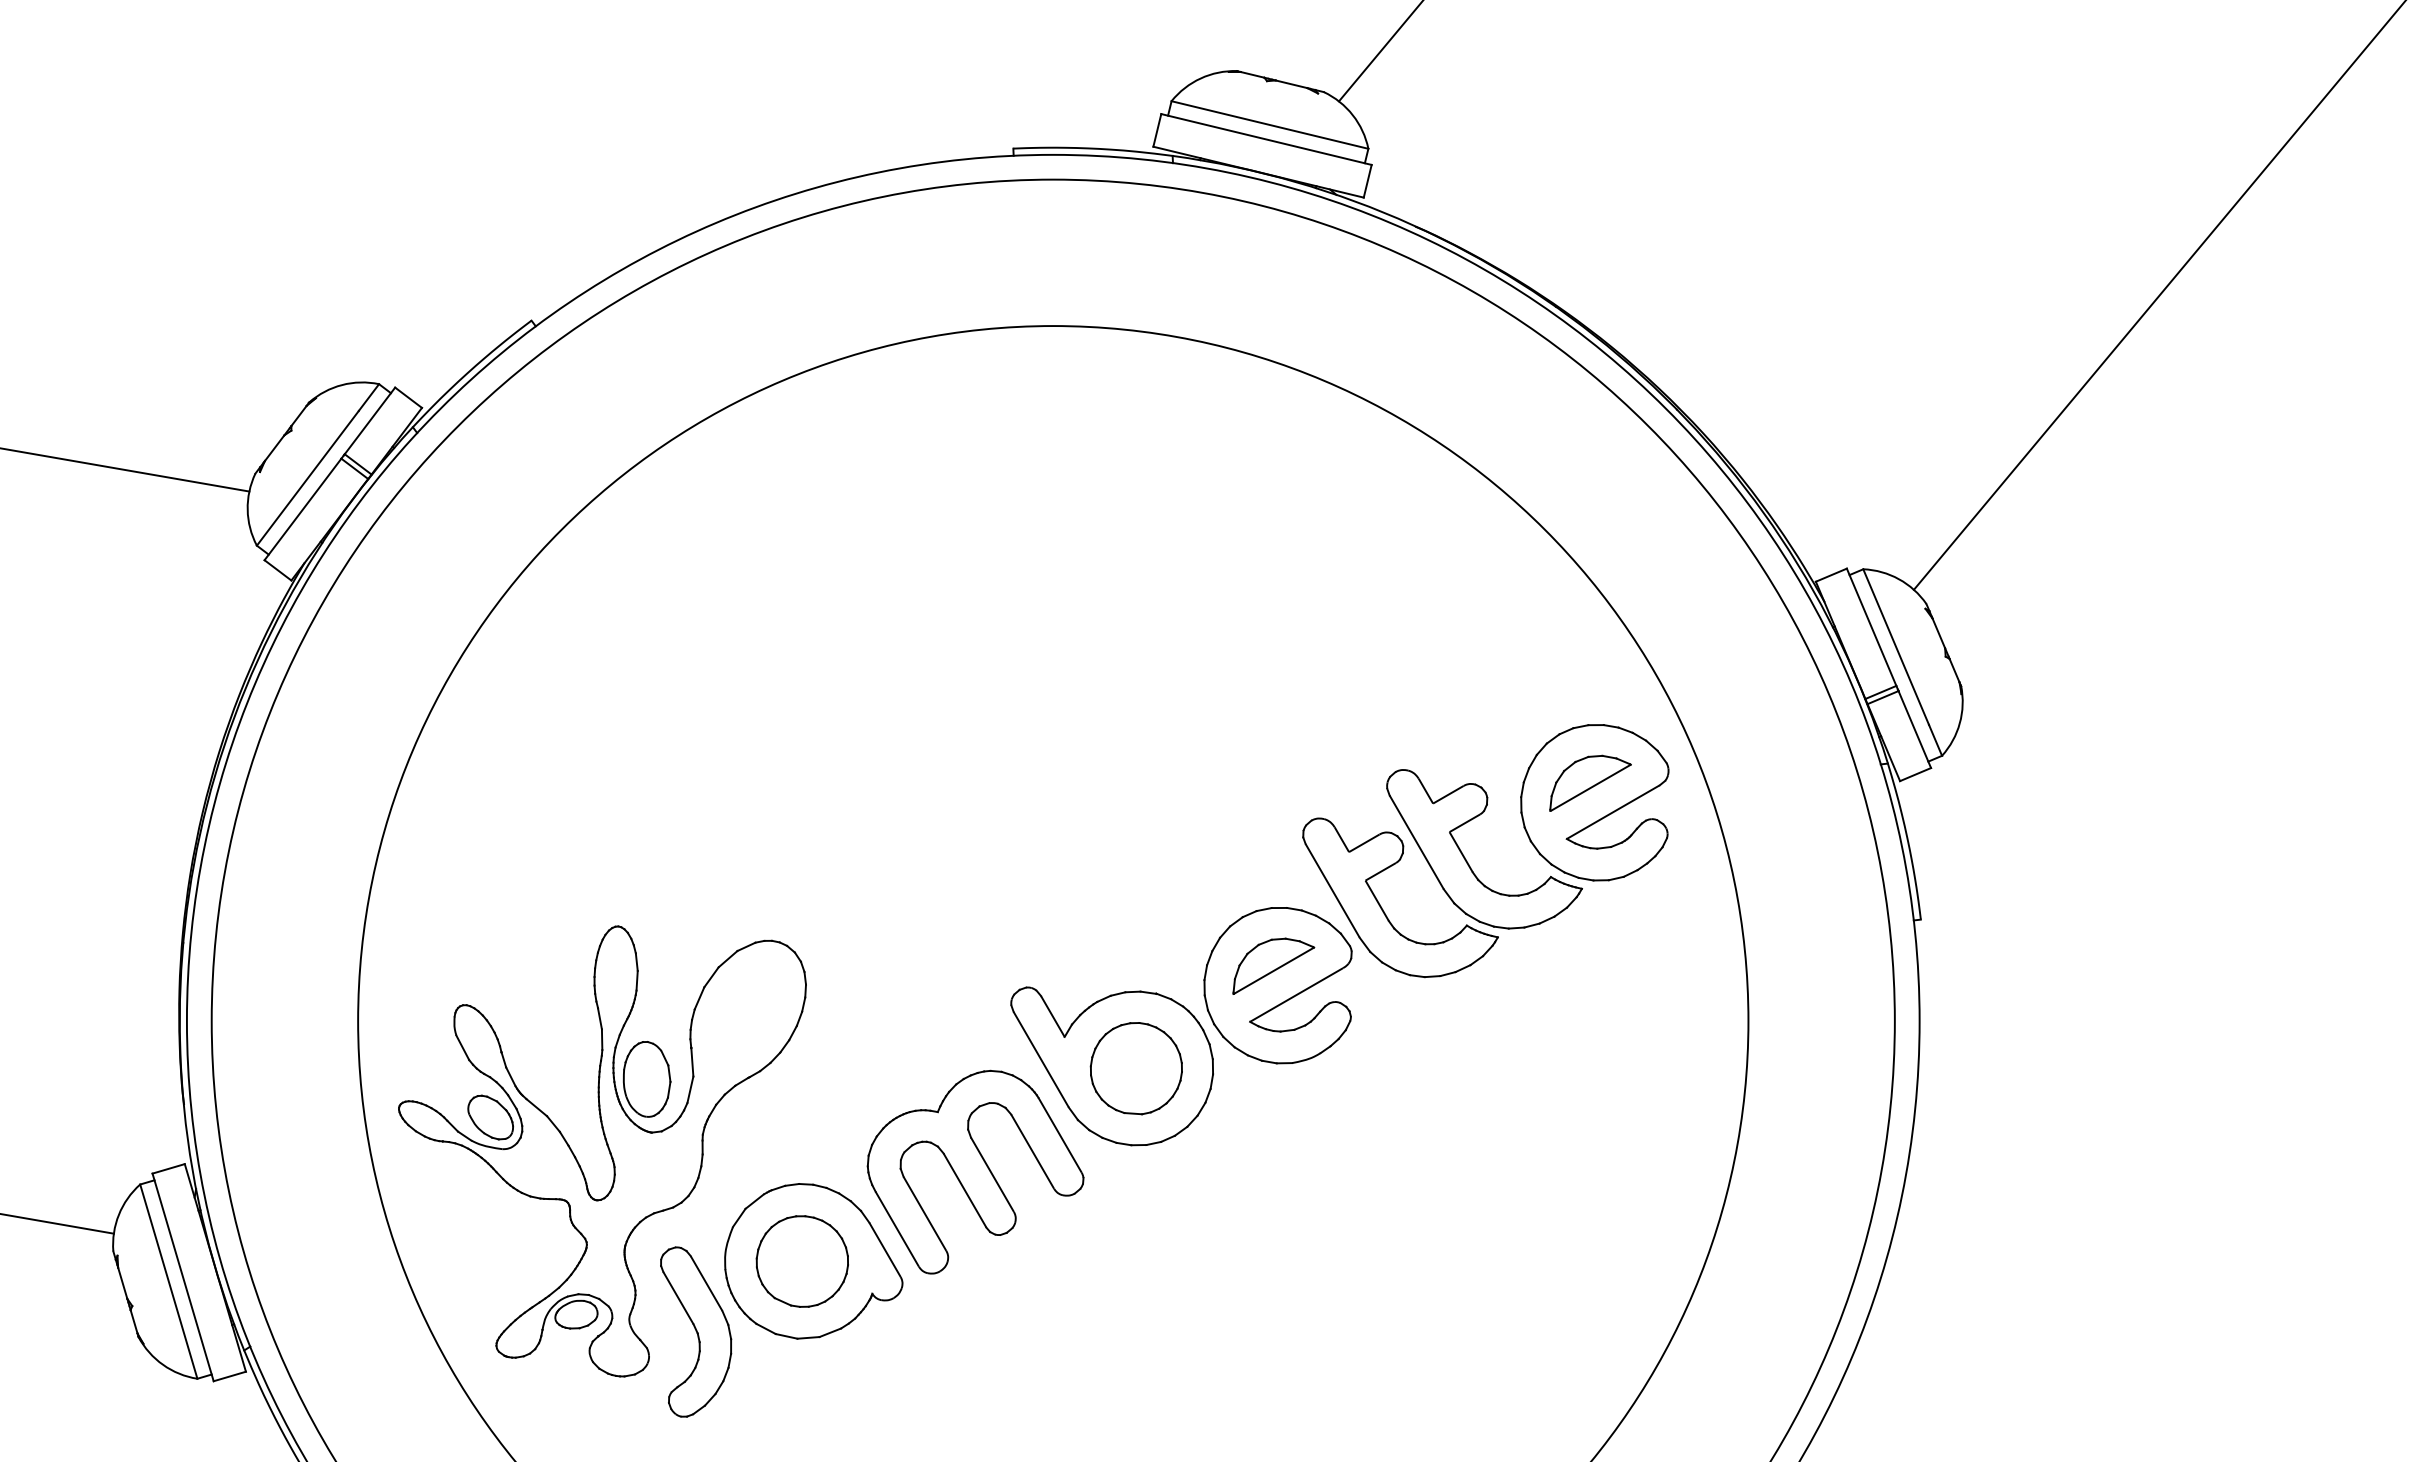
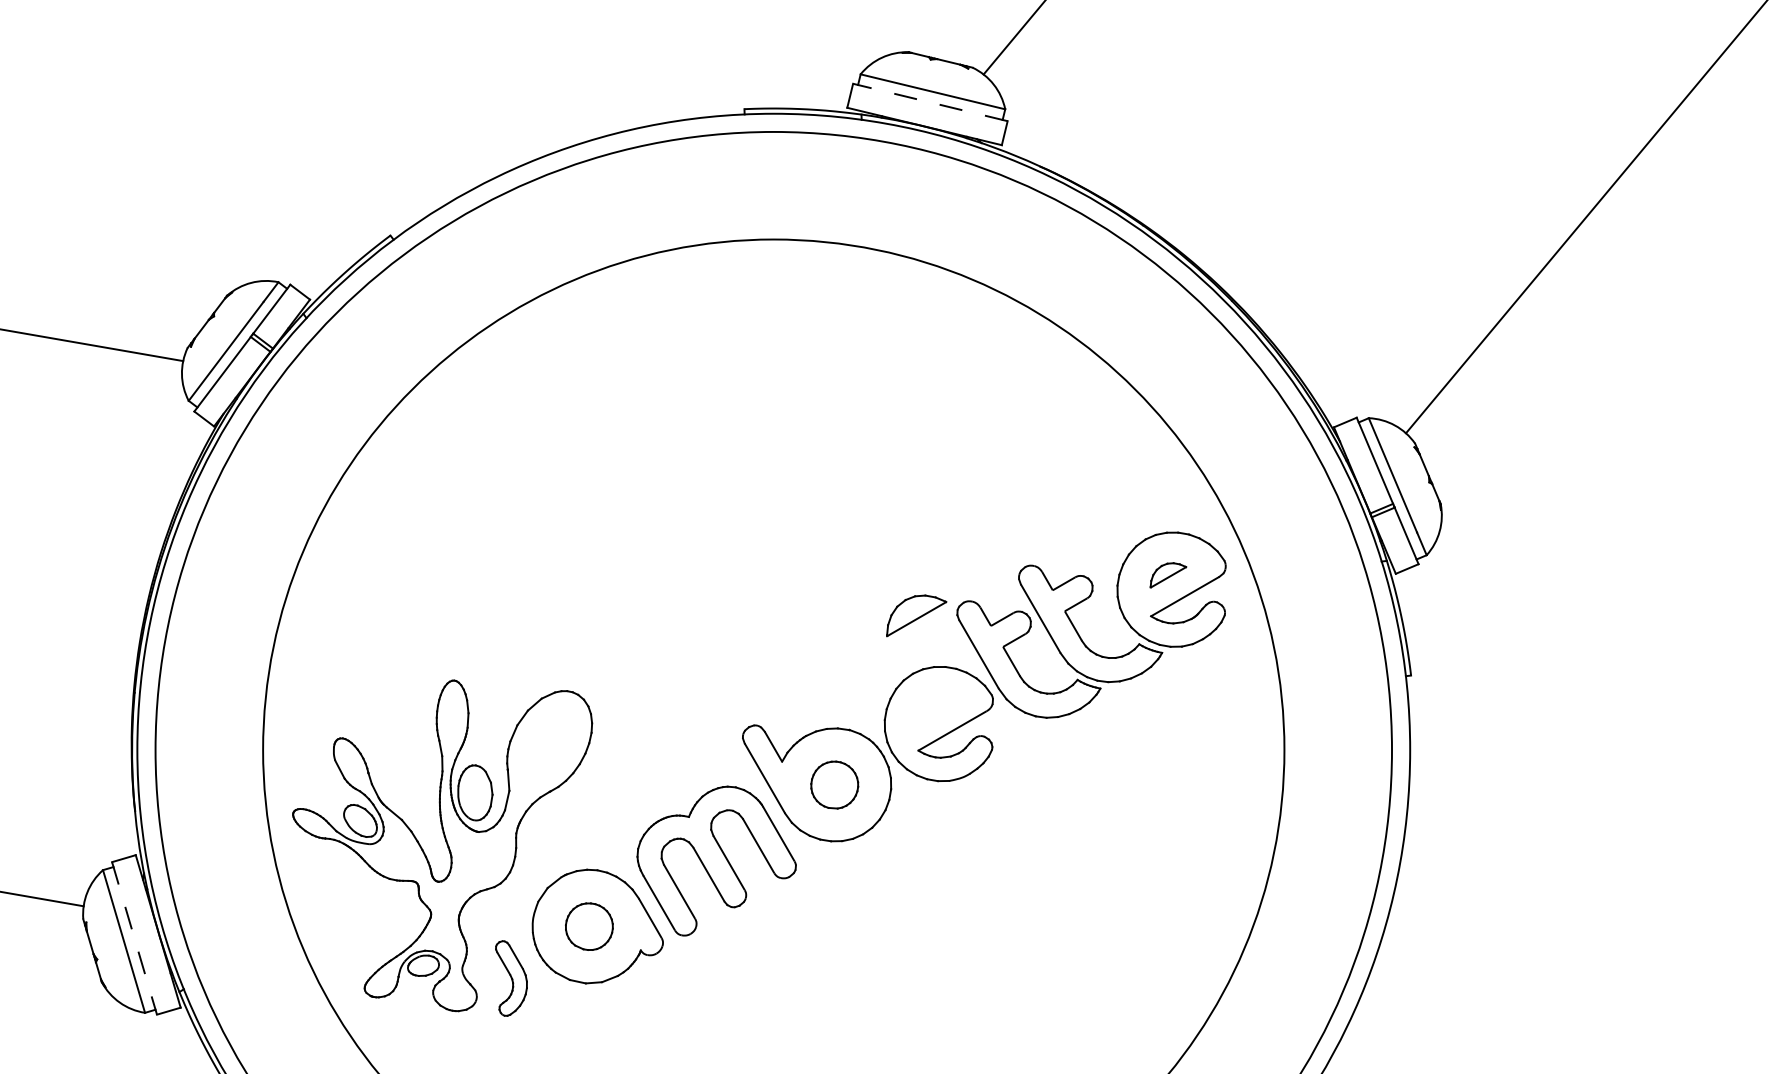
line: (1266, 139) -> (930, 102), solid -> dashed
part: (1590, 782) -> (1168, 574), size x0.6
part: (1273, 965) -> (916, 615), moved
part: (1135, 1068) -> (834, 784), size x0.7
part: (801, 1261) -> (588, 926), size x0.7
line: (183, 1277) -> (134, 938), solid -> dashed
part: (696, 1331) -> (511, 978), size x0.6

